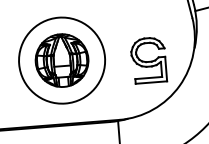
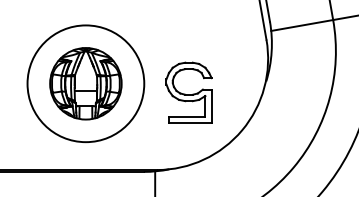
part: (148, 60) -> (188, 92), moved

